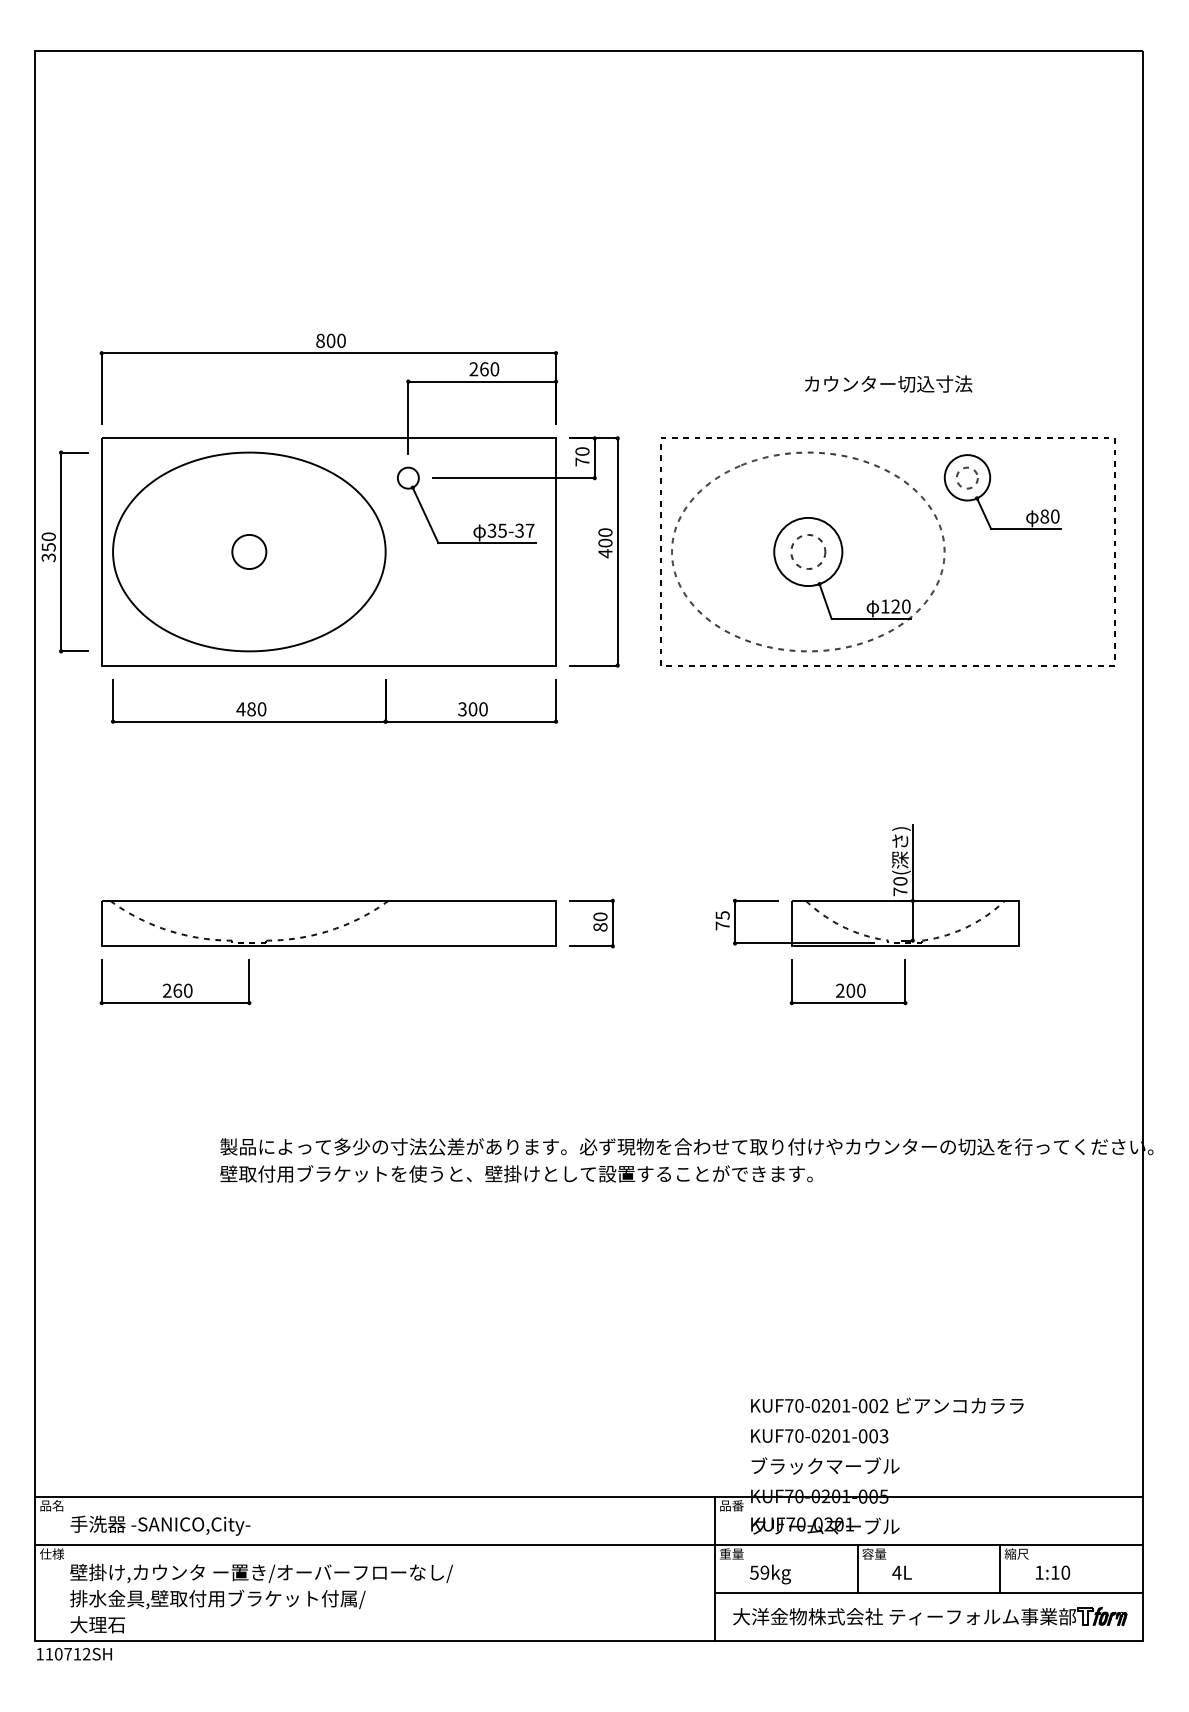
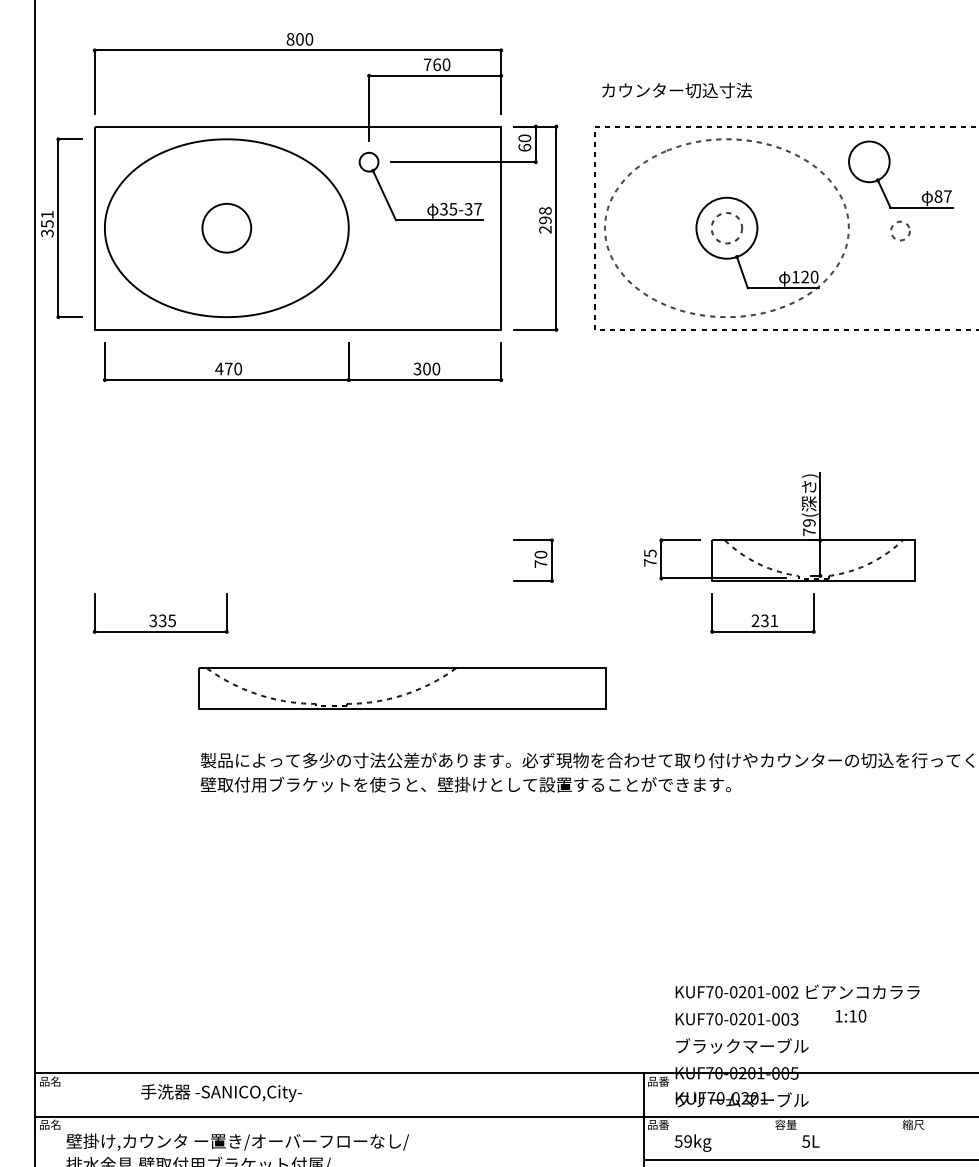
text: (473, 369) -> (427, 64), 260 -> 760
text: (888, 383) -> (676, 90), moved
text: (582, 461) -> (524, 147), 70 -> 60
circle: (967, 477) -> (900, 230), moved
text: (1055, 516) -> (948, 196), 80 -> 87
text: (48, 536) -> (47, 214), 350 -> 351
text: (605, 543) -> (545, 220), 400 -> 298
circle: (249, 551) -> (226, 227), size x1.6
text: (251, 709) -> (228, 369), 480 -> 470
text: (900, 881) -> (809, 523), 70( -> 79(
part: (328, 923) -> (402, 688), moved
text: (600, 927) -> (540, 564), 80 -> 70
text: (177, 990) -> (162, 620), 260 -> 335
text: (855, 990) -> (769, 620), 200 -> 231
text: (160, 1525) -> (221, 1092), moved
text: (51, 1553) -> (49, 1124), 仕様 -> 品名
text: (731, 1553) -> (658, 1124), 重量 -> 品番
line: (857, 1568) -> (770, 1137), removed
line: (1000, 1568) -> (898, 1137), removed
text: (896, 1572) -> (805, 1141), 4L -> 5L
text: (1053, 1572) -> (851, 1016), moved

